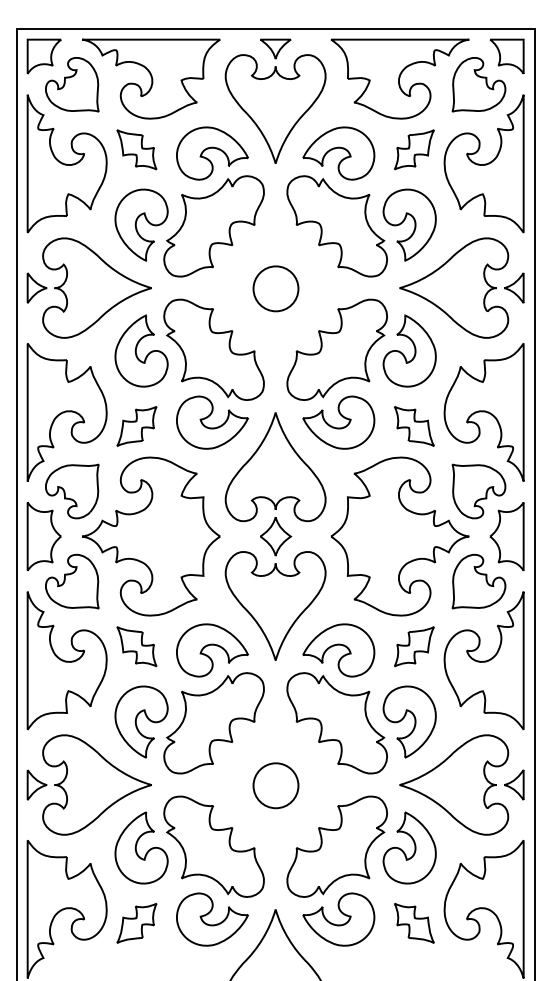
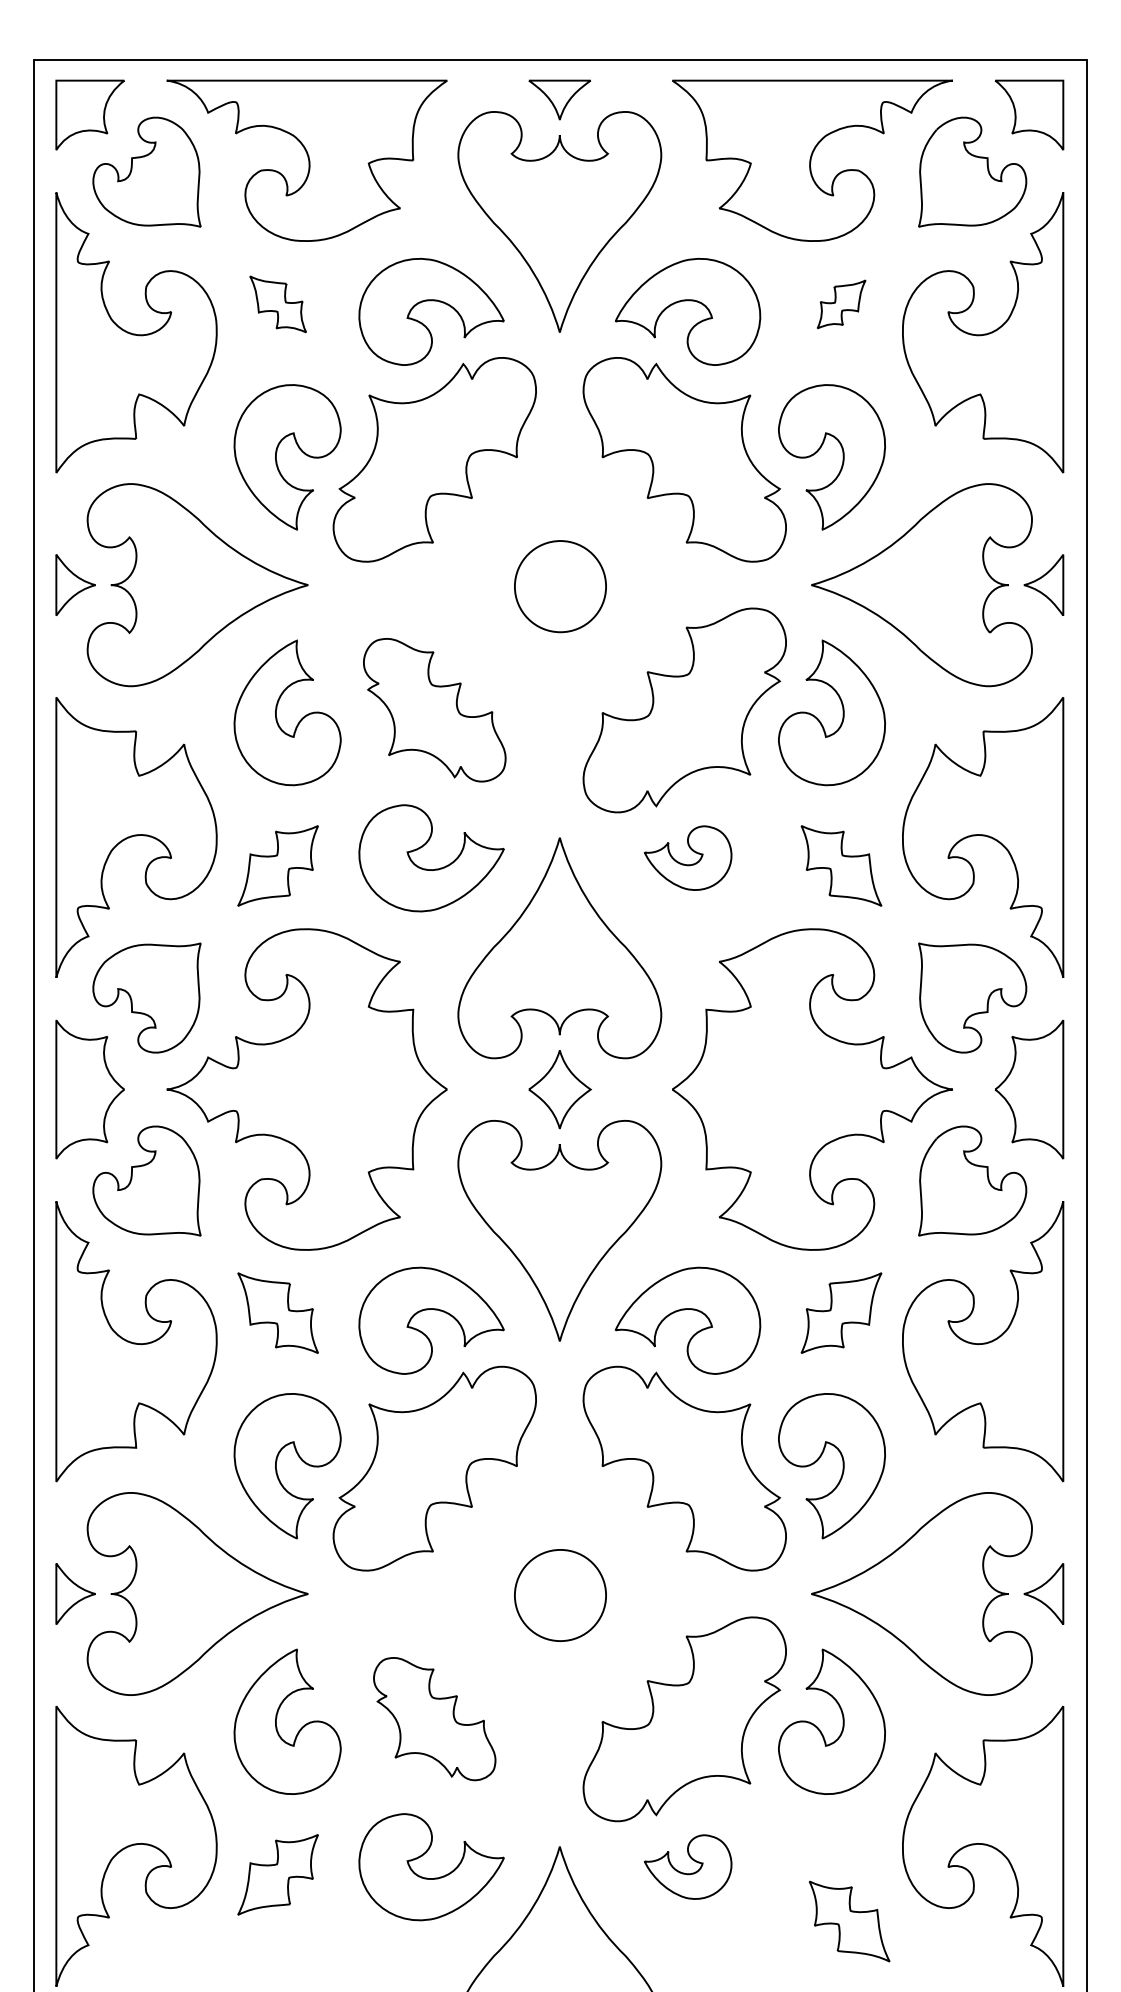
part: (136, 149) -> (277, 303), size x0.7
part: (414, 149) -> (841, 303), size x0.6
part: (213, 349) -> (433, 709), size x0.7
part: (338, 422) -> (687, 857), size x0.6
part: (213, 846) -> (433, 1718), size x0.6
part: (338, 919) -> (687, 1866), size x0.6
part: (414, 923) -> (849, 1921), moved

